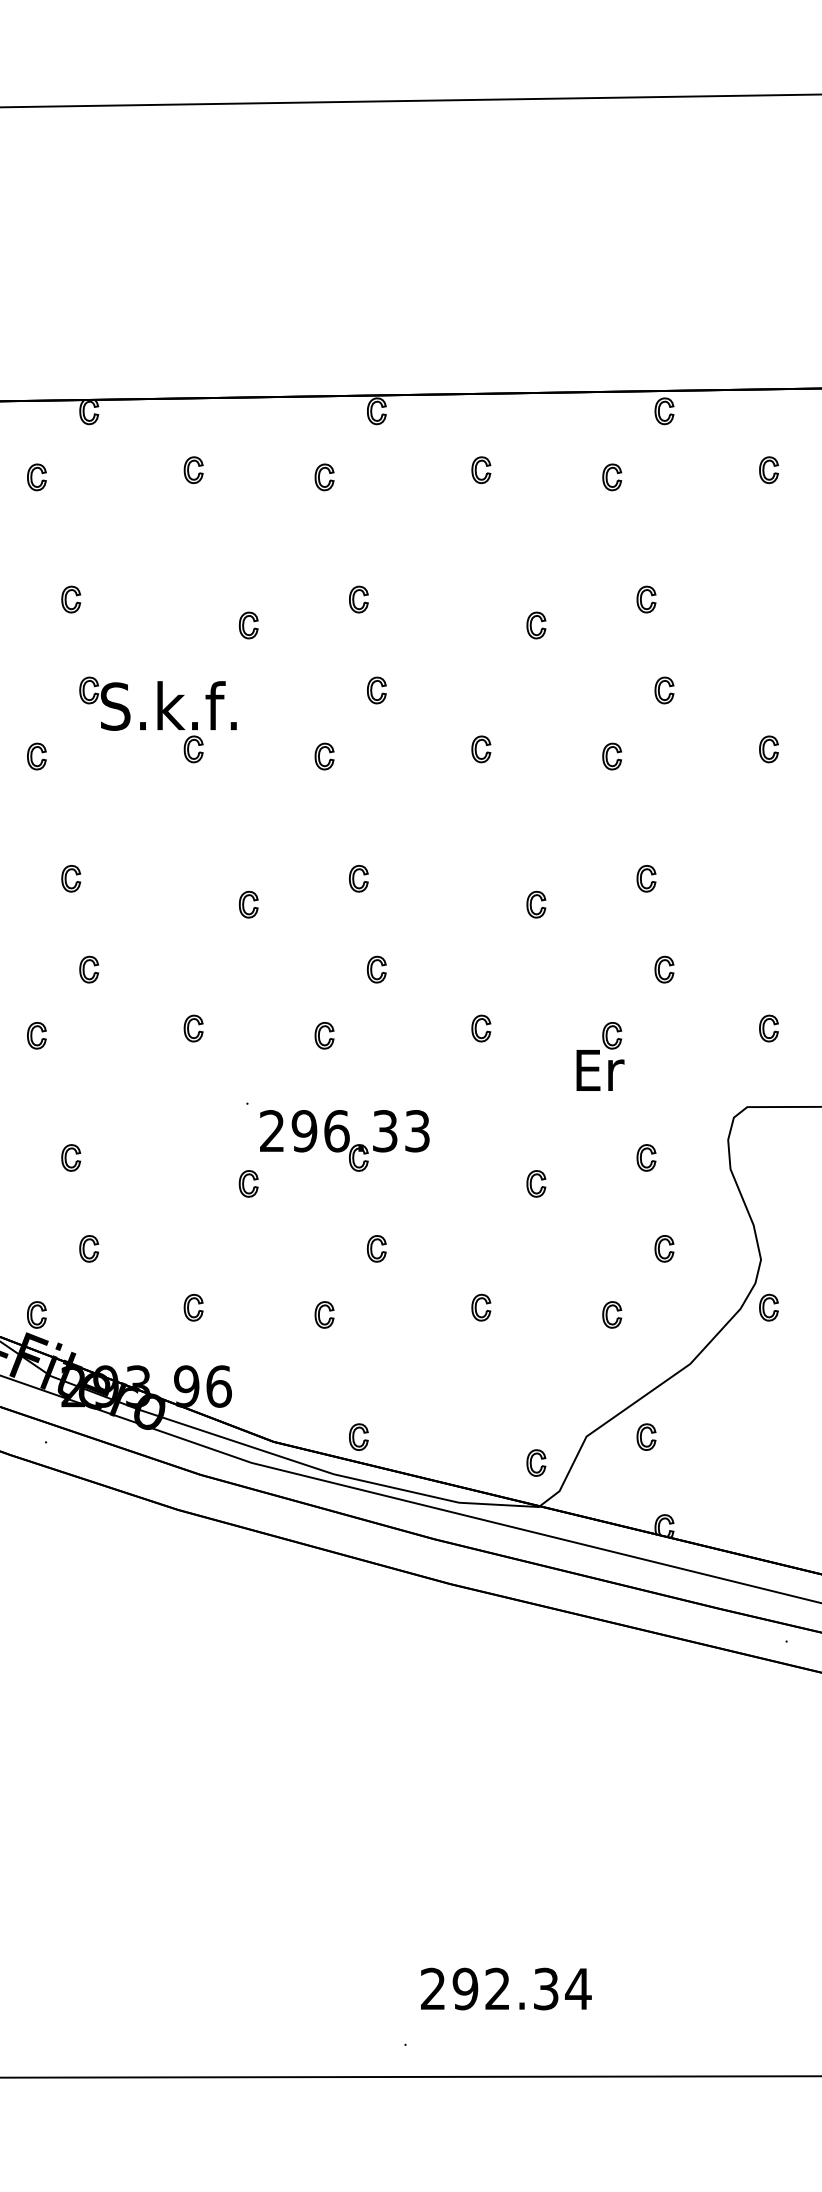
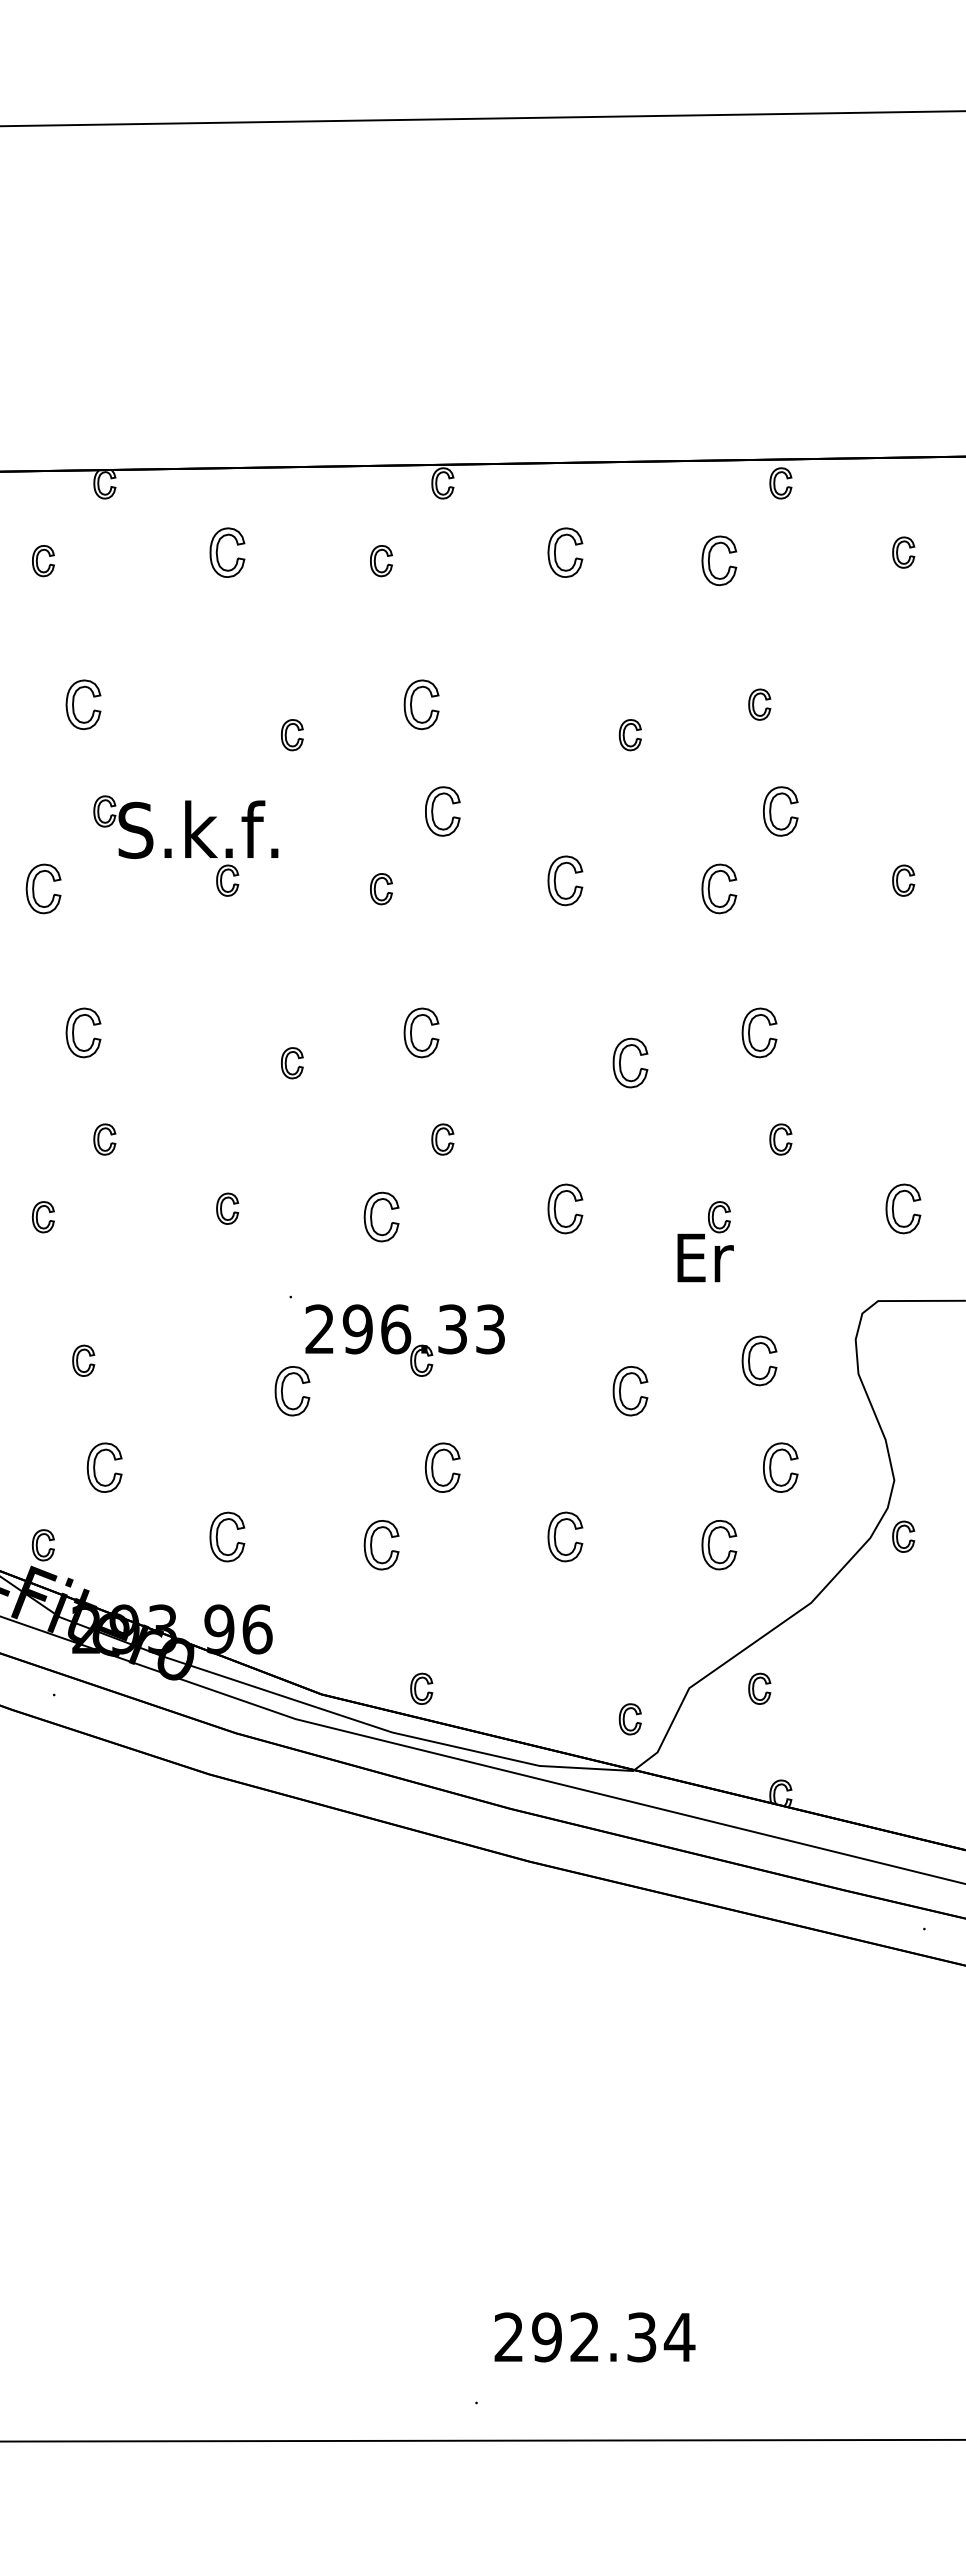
part: (193, 470) -> (227, 552), size x1.6
part: (481, 470) -> (565, 552), size x1.6
part: (612, 477) -> (719, 561), size x1.6
part: (71, 599) -> (83, 704), size x1.6
part: (358, 599) -> (421, 704), size x1.6
part: (376, 690) -> (442, 811), size x1.6
part: (664, 690) -> (780, 811), size x1.6
part: (481, 749) -> (565, 880), size x1.6
part: (36, 756) -> (42, 889), size x1.6
part: (612, 756) -> (719, 889), size x1.6
part: (71, 878) -> (83, 1032), size x1.6
part: (358, 878) -> (421, 1032), size x1.6
part: (646, 878) -> (759, 1032), size x1.6
part: (535, 904) -> (629, 1063), size x1.6
part: (481, 1028) -> (565, 1208), size x1.6
part: (768, 1028) -> (903, 1208), size x1.6
part: (323, 1036) -> (380, 1217), size x1.6
part: (646, 1157) -> (759, 1360), size x1.6
part: (248, 1184) -> (291, 1391), size x1.6
part: (535, 1184) -> (629, 1391), size x1.6
part: (88, 1248) -> (104, 1467), size x1.6
part: (376, 1248) -> (442, 1467), size x1.6
part: (664, 1248) -> (780, 1467), size x1.6
part: (193, 1307) -> (227, 1536), size x1.6
part: (481, 1307) -> (565, 1536), size x1.6
part: (323, 1315) -> (380, 1545), size x1.6
part: (612, 1315) -> (719, 1545), size x1.6

